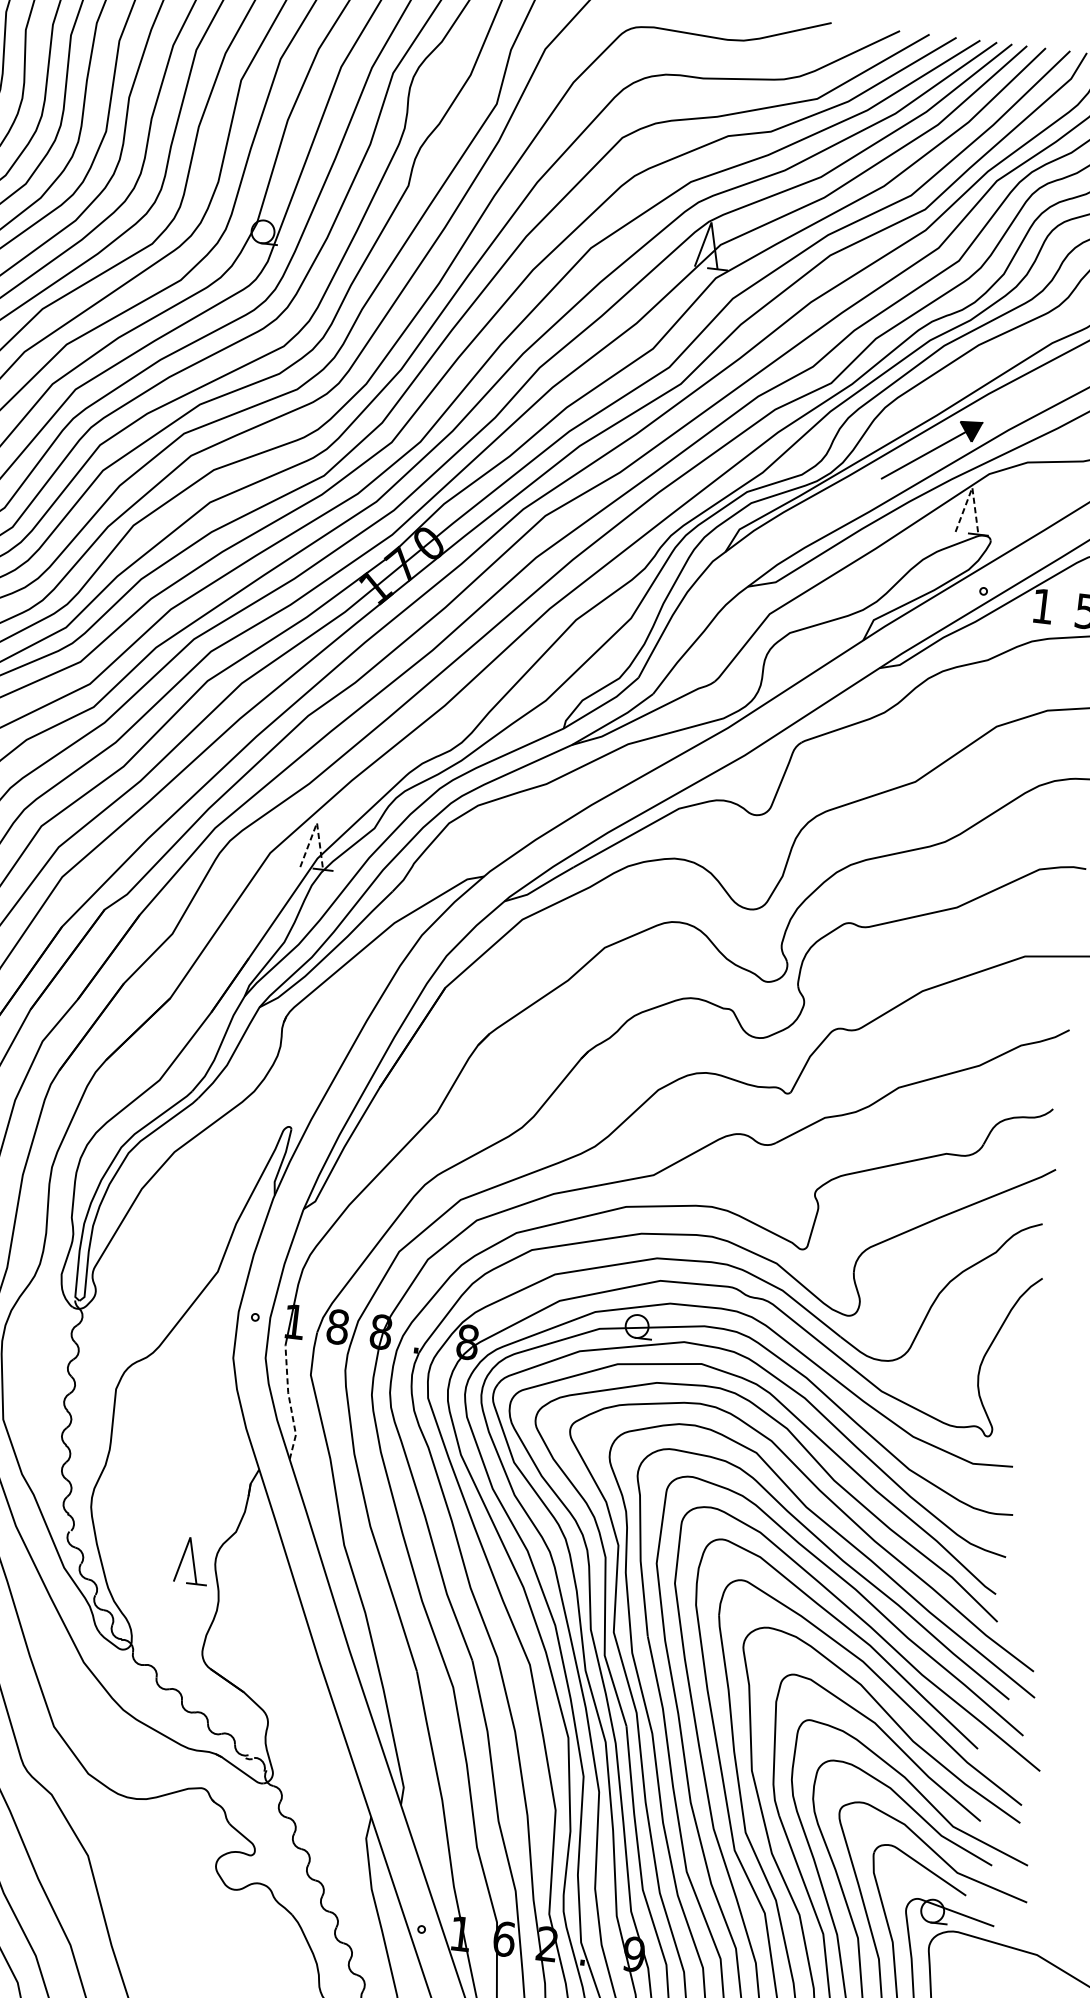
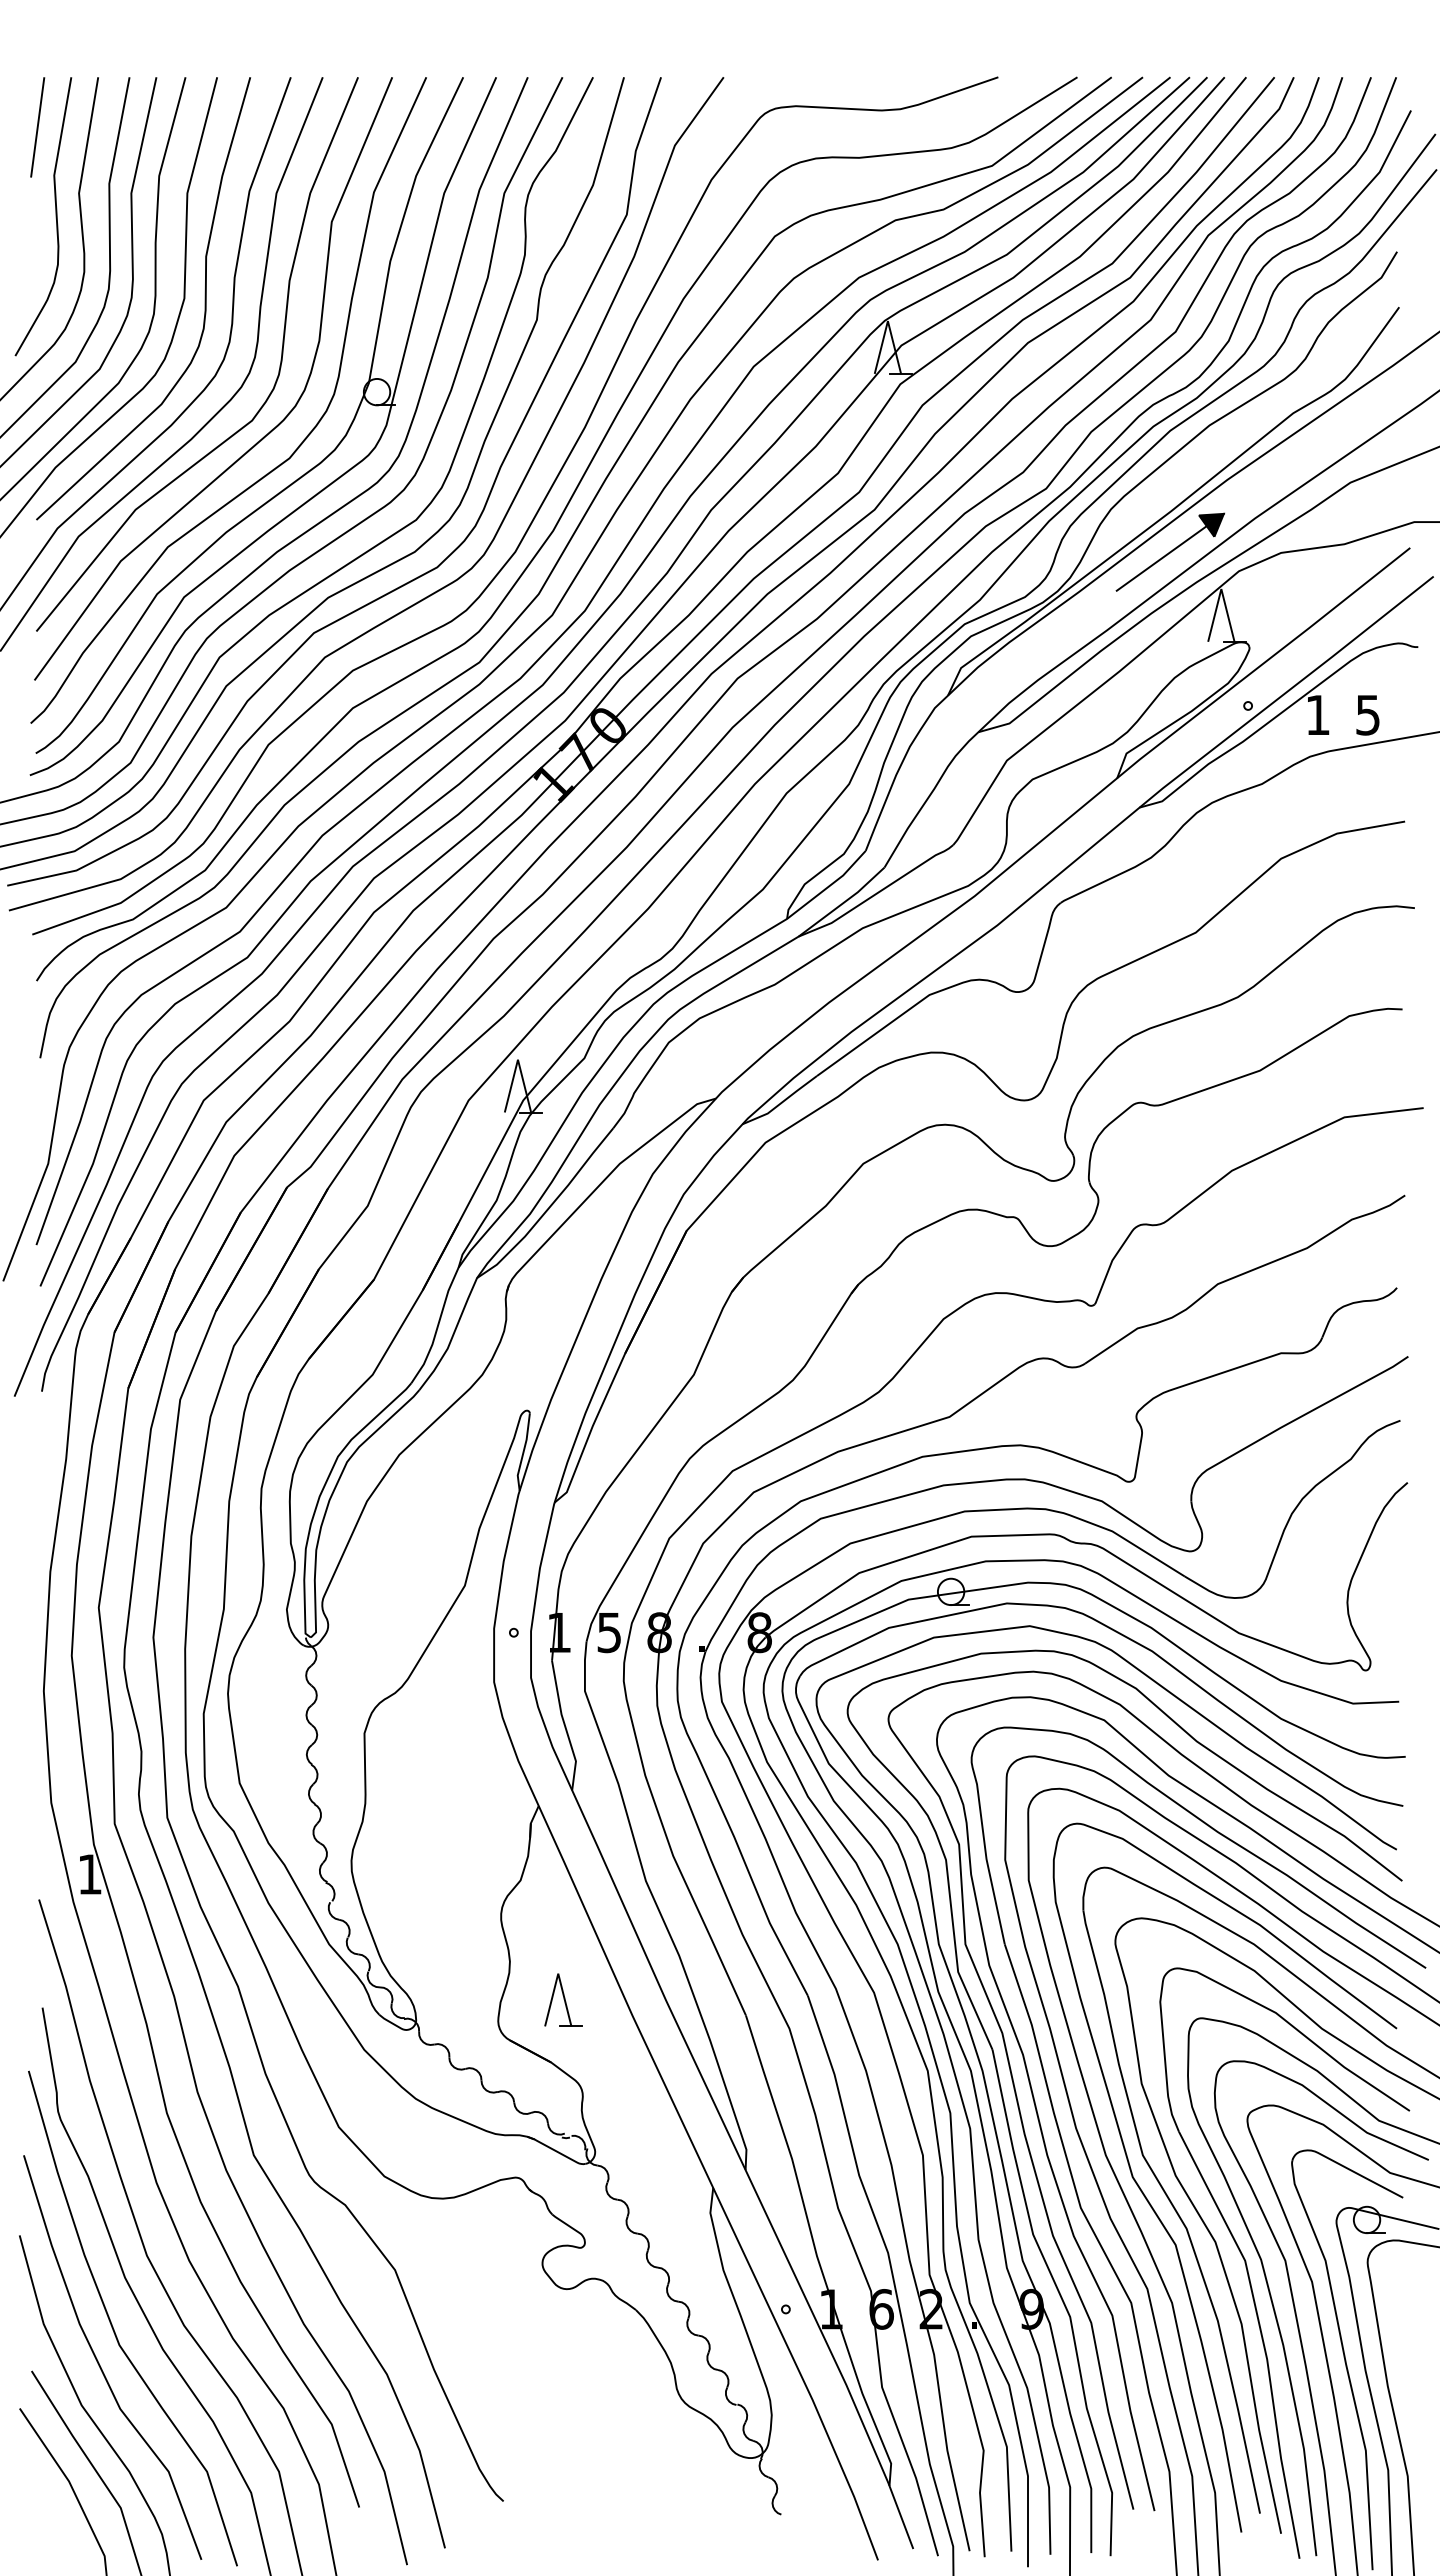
line: (972, 488) -> (1221, 589), dashed -> solid
line: (316, 822) -> (517, 1059), dashed -> solid
text: (337, 1326) -> (609, 1632), 8 -> 5
line: (290, 1402) -> (565, 1725), dashed -> solid
part: (192, 1560) -> (563, 1999), moved

